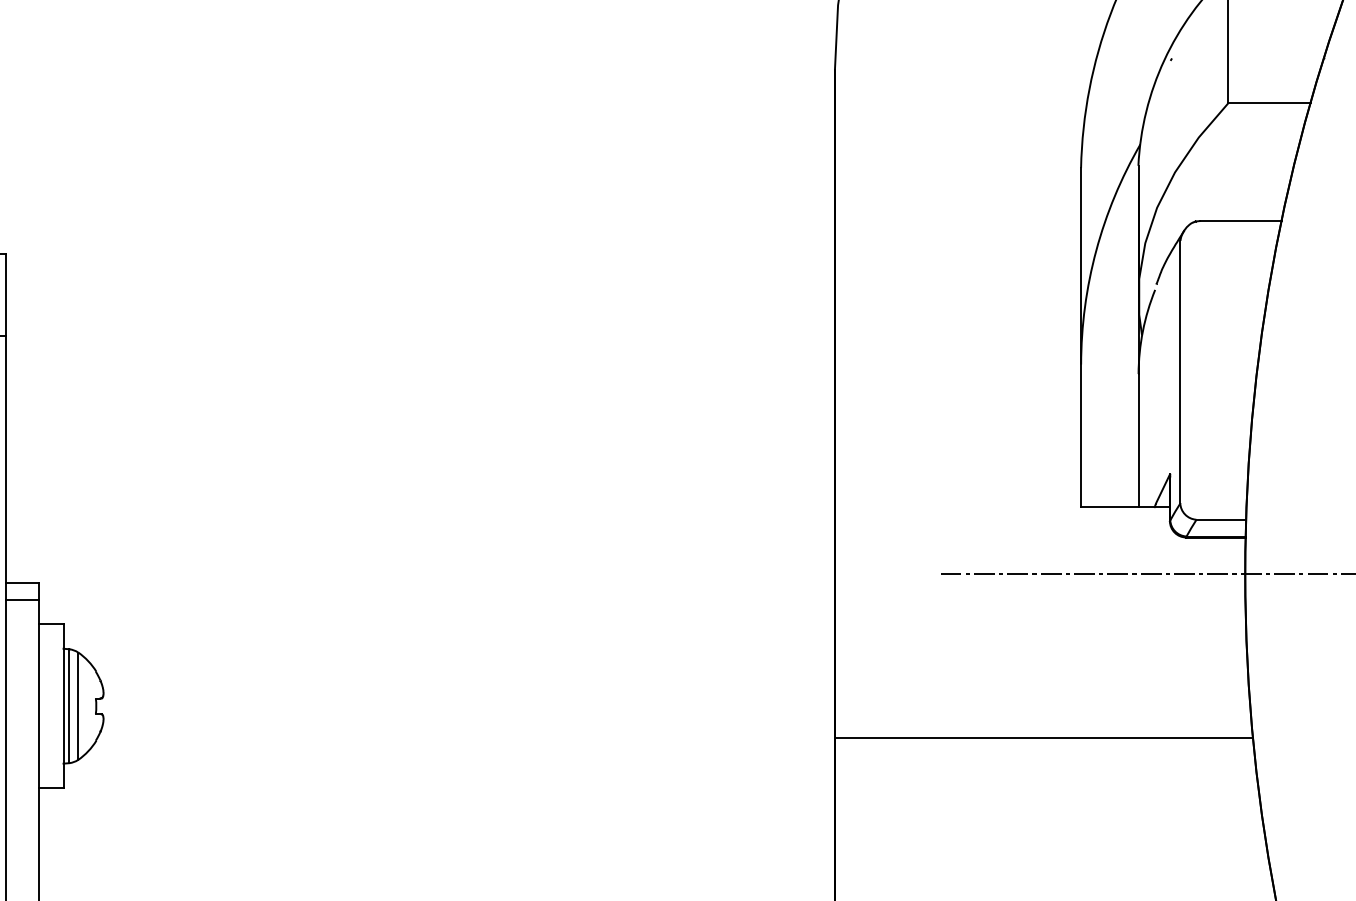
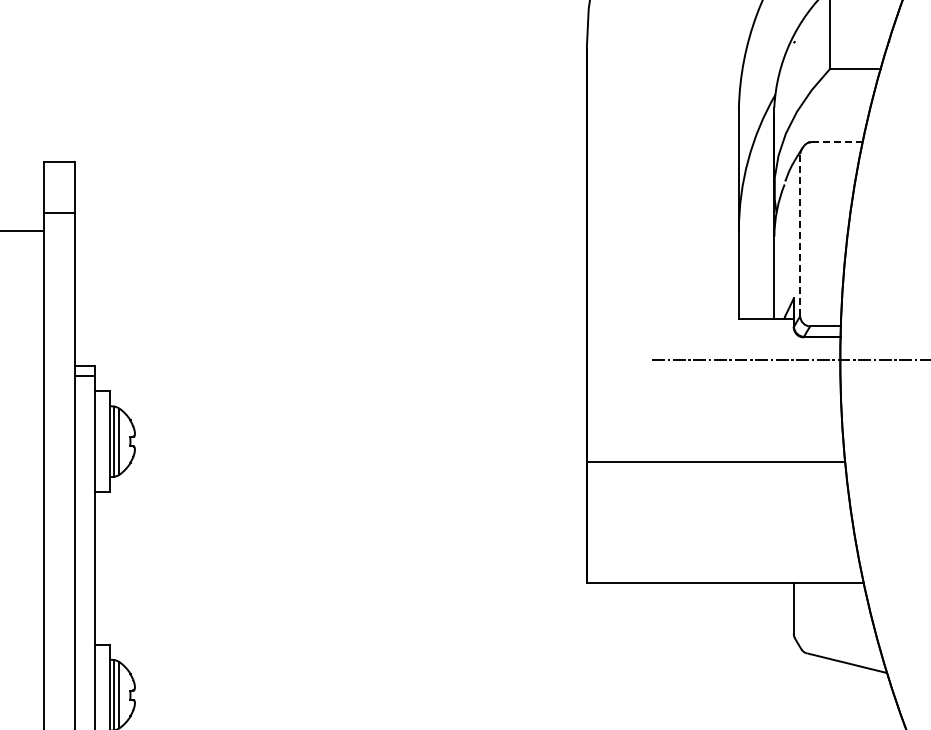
line: (1240, 220) -> (837, 141), solid -> dashed
line: (1180, 372) -> (800, 235), solid -> dashed

